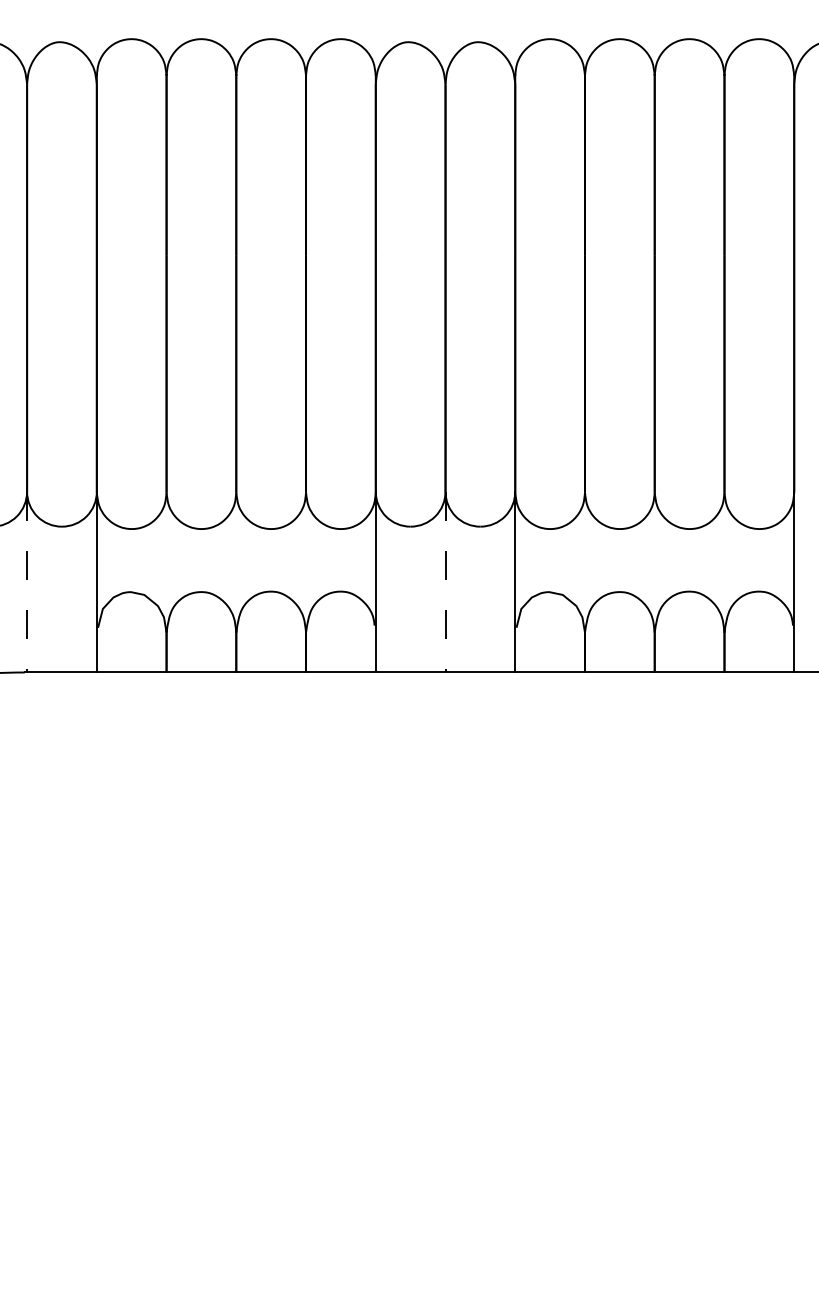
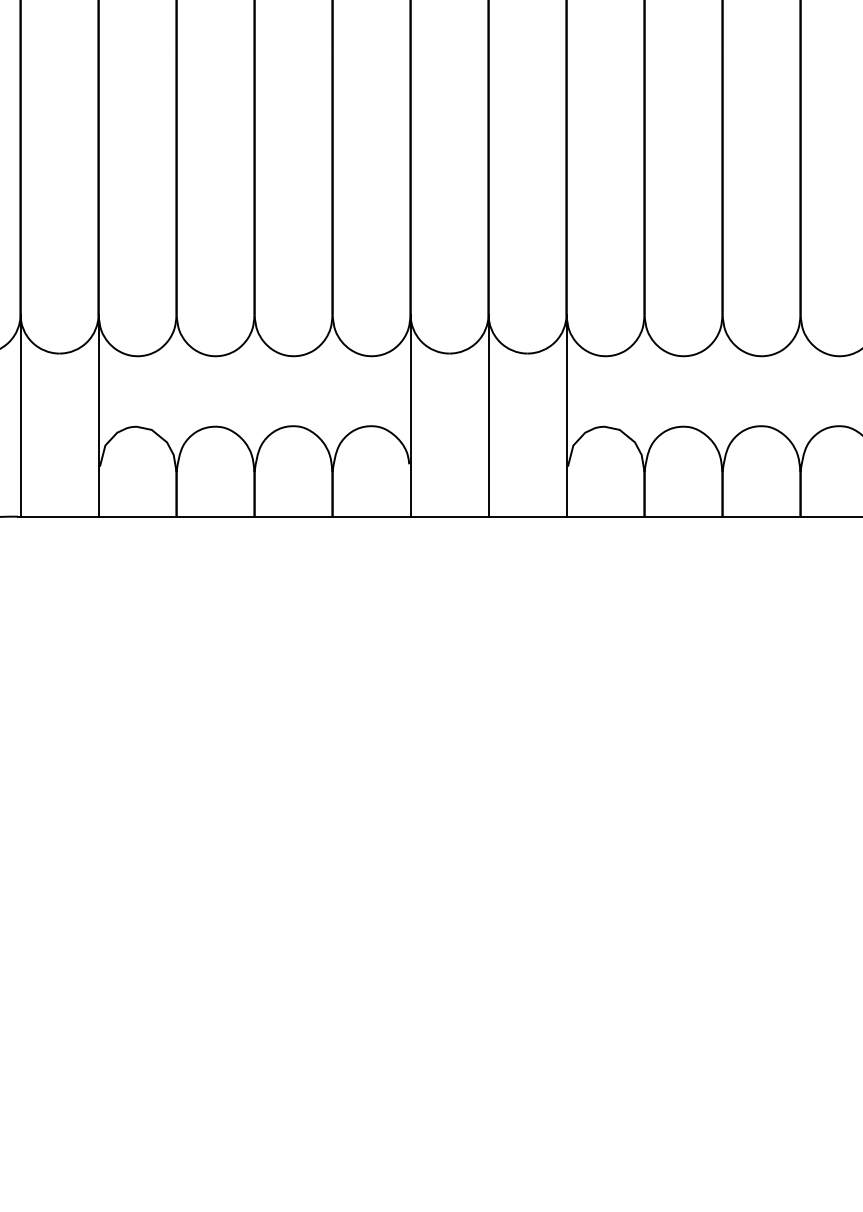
line: (27, 582) -> (21, 416), dashed -> solid
line: (445, 582) -> (488, 416), dashed -> solid

